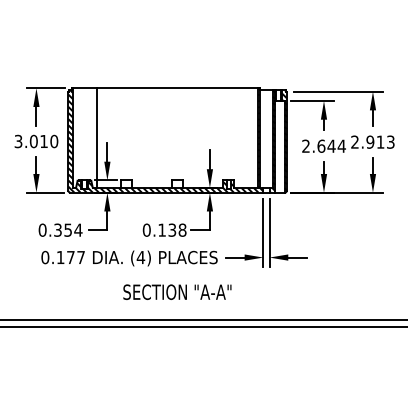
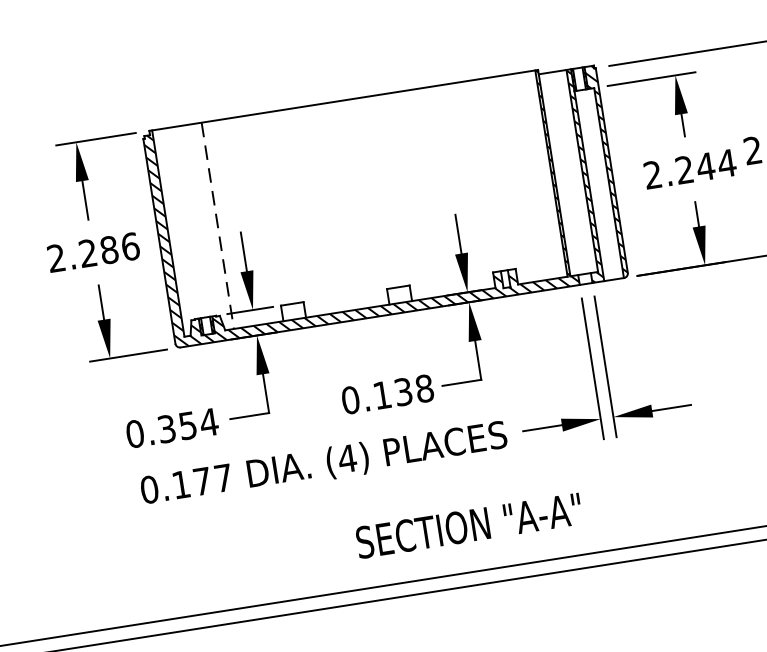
line: (97, 138) -> (218, 226), solid -> dashed
text: (36, 141) -> (93, 252), 3.010 -> 2.286
text: (321, 145) -> (684, 168), 2.644 -> 2.244
text: (177, 291) -> (469, 524), moved

